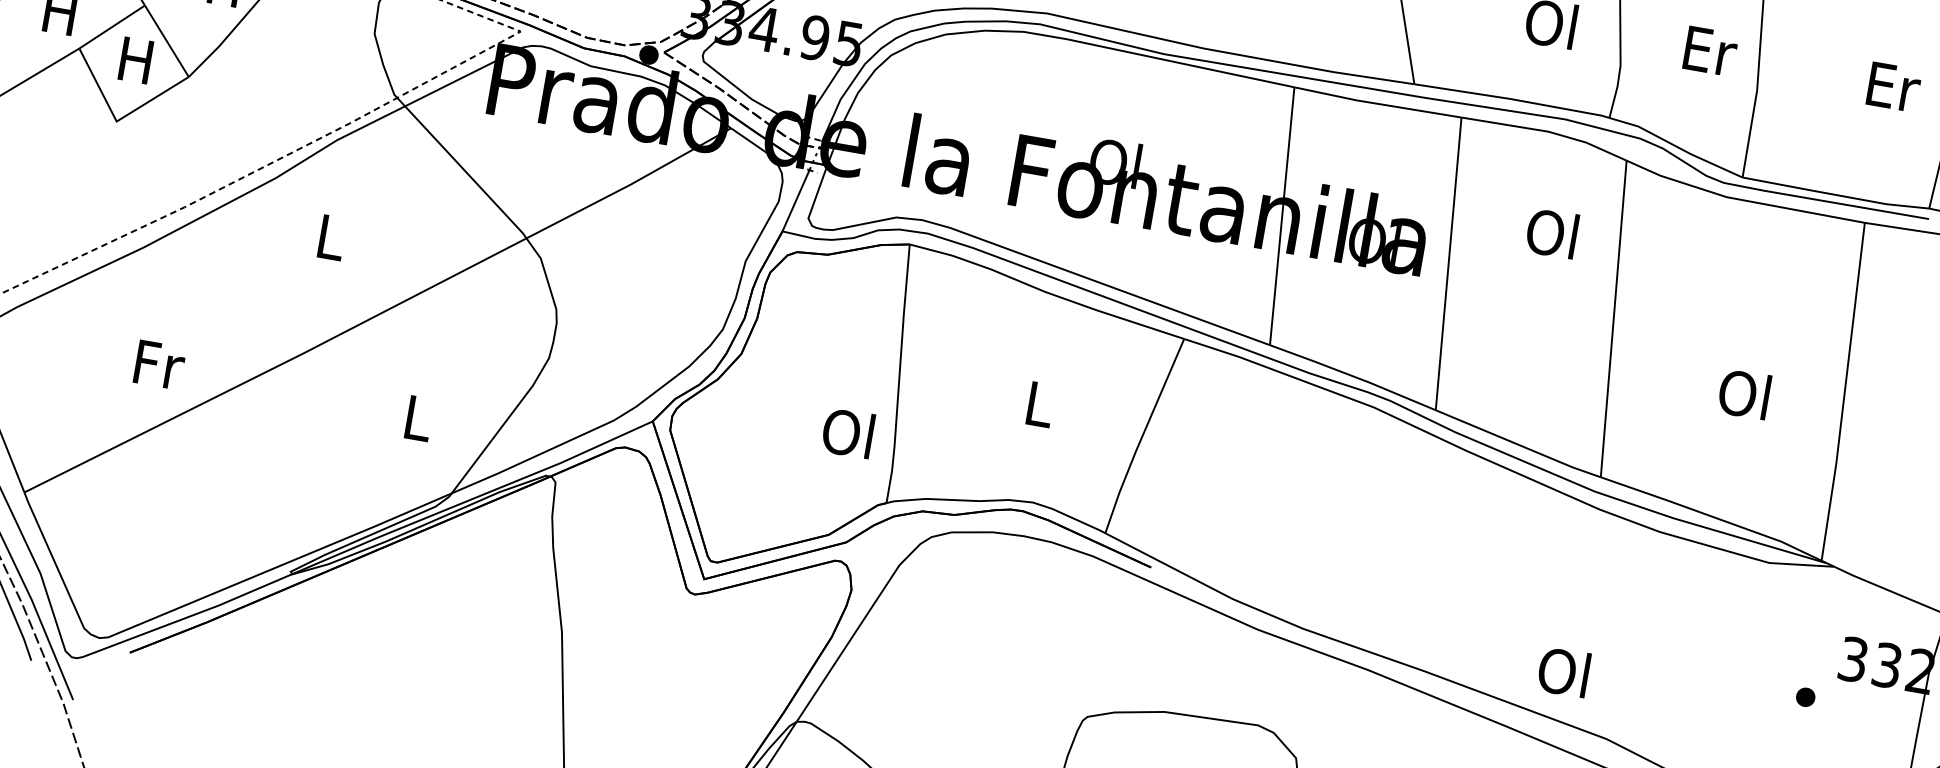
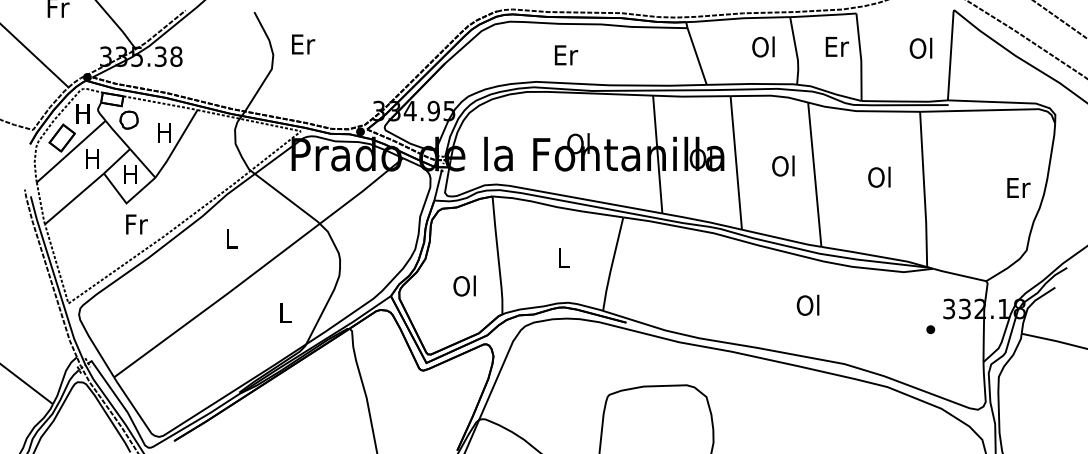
text: (1892, 84) -> (921, 47), Er -> Ol
text: (1552, 232) -> (783, 165), moved
text: (158, 364) -> (136, 224), moved
text: (1744, 392) -> (879, 176), moved
text: (847, 431) -> (464, 285), moved
text: (1562, 670) -> (807, 304), moved

